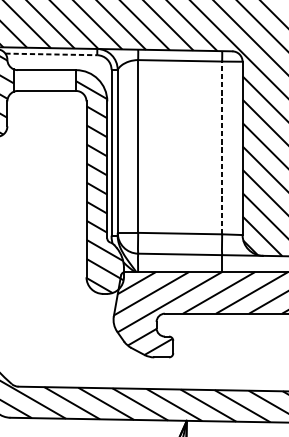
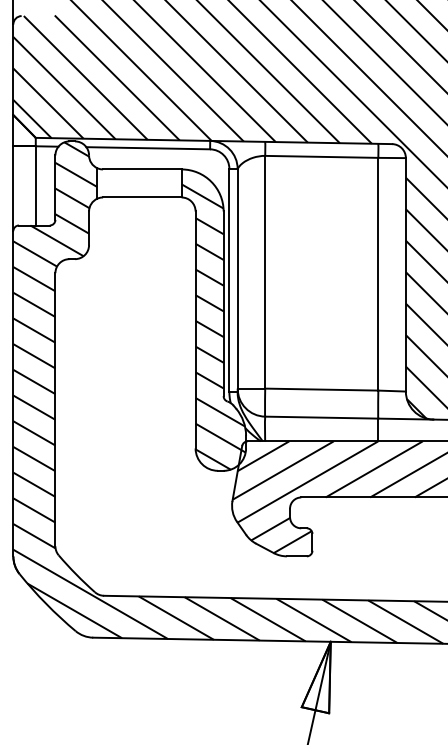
line: (51, 54) -> (148, 148), dashed -> solid
line: (222, 147) -> (378, 273), dashed -> solid

